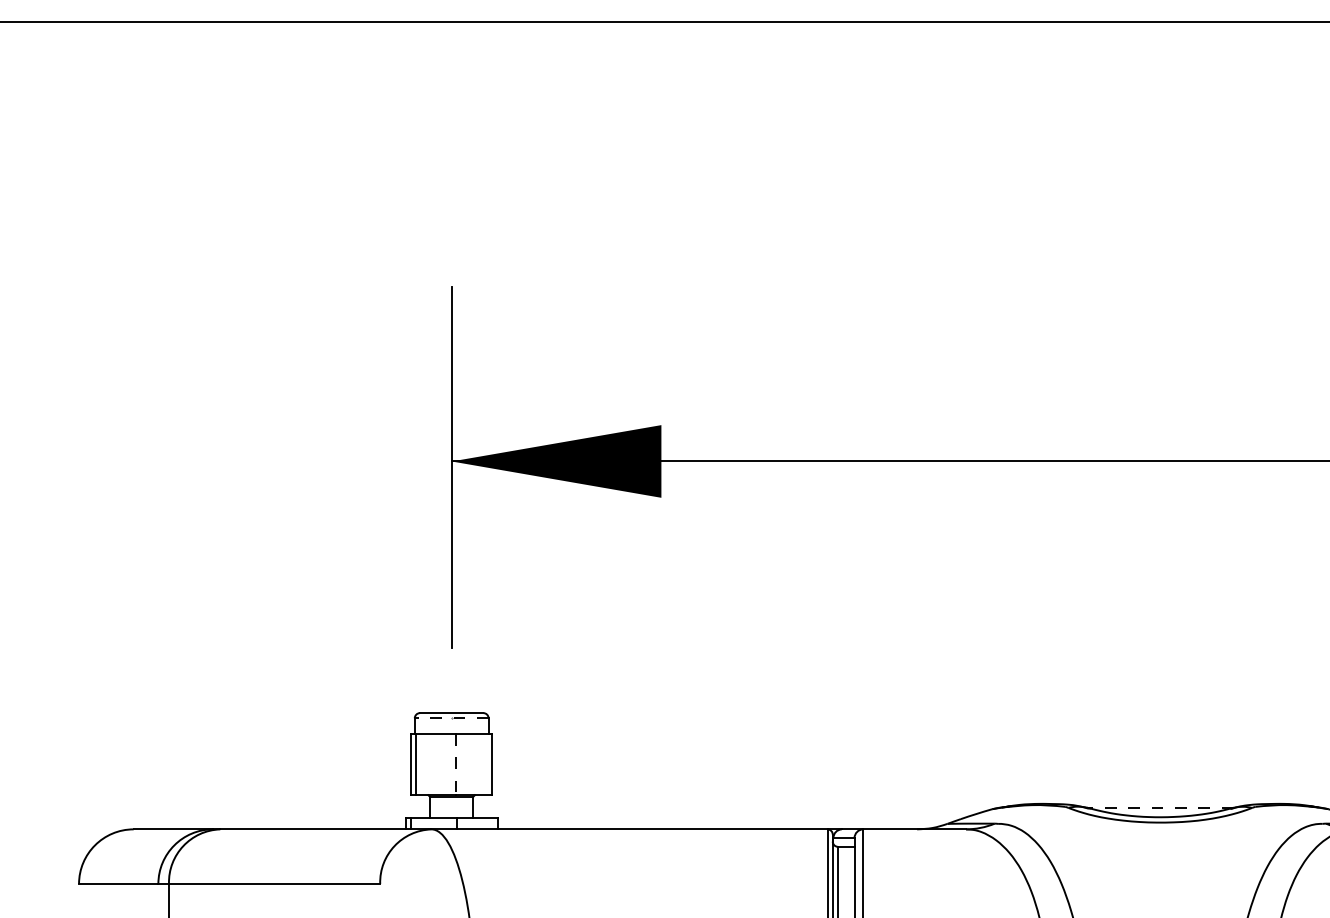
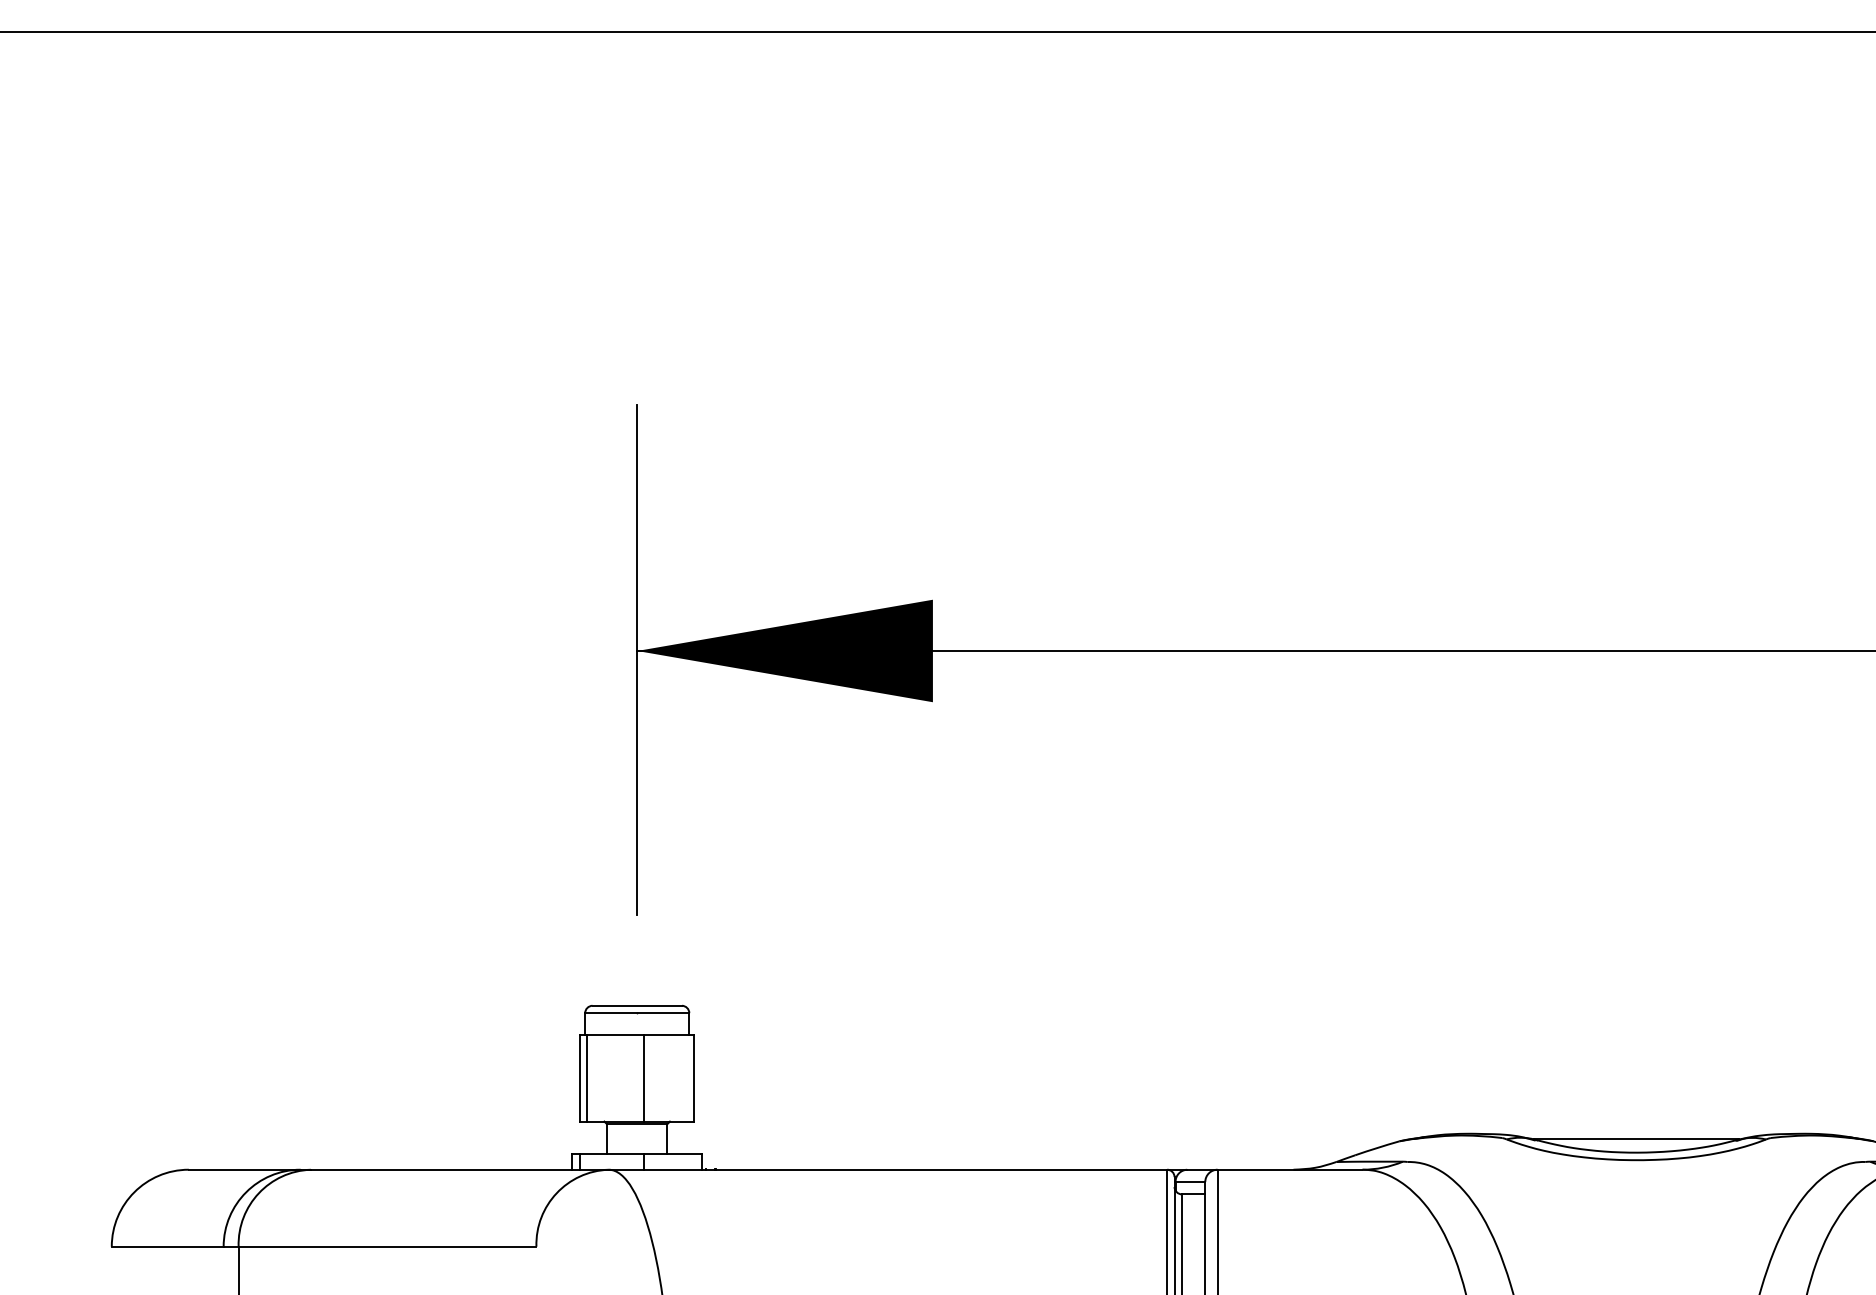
line: (451, 718) -> (637, 1013), dashed -> solid
line: (456, 764) -> (643, 1078), dashed -> solid
line: (1160, 807) -> (1636, 1139), dashed -> solid

